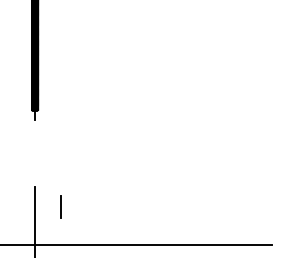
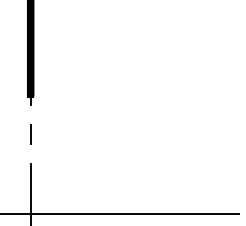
line: (61, 207) -> (30, 134), moved

